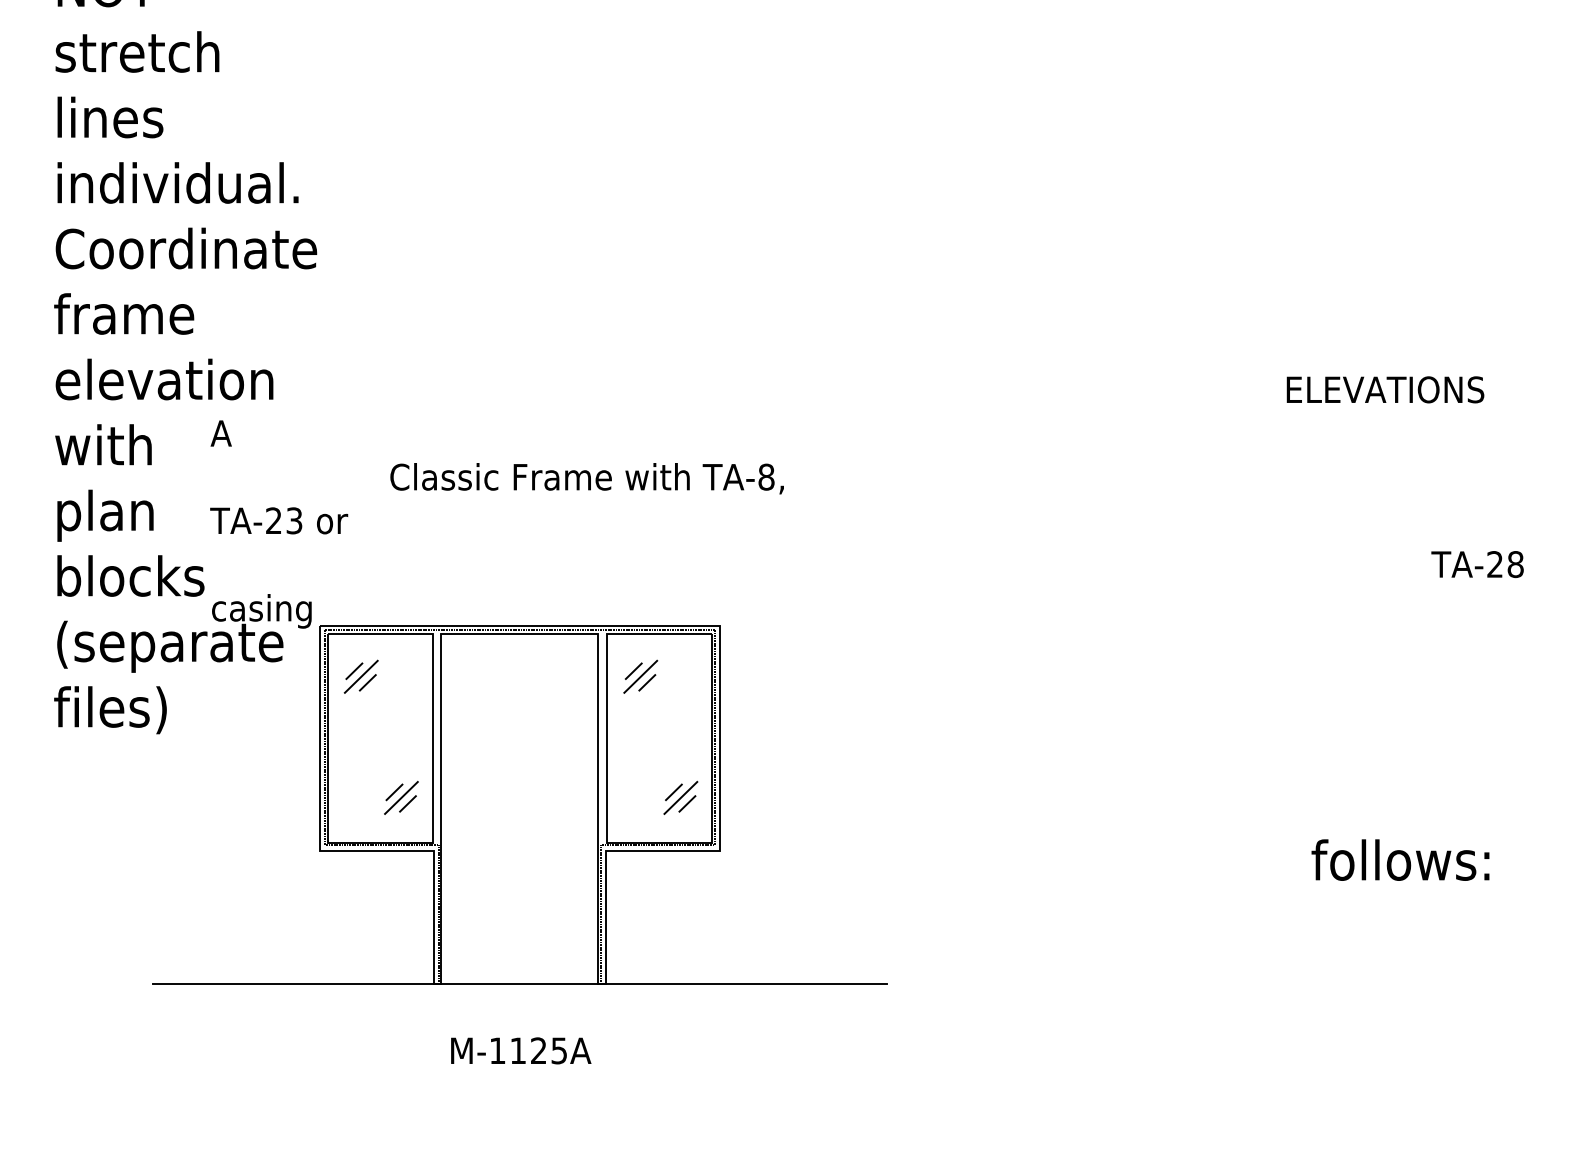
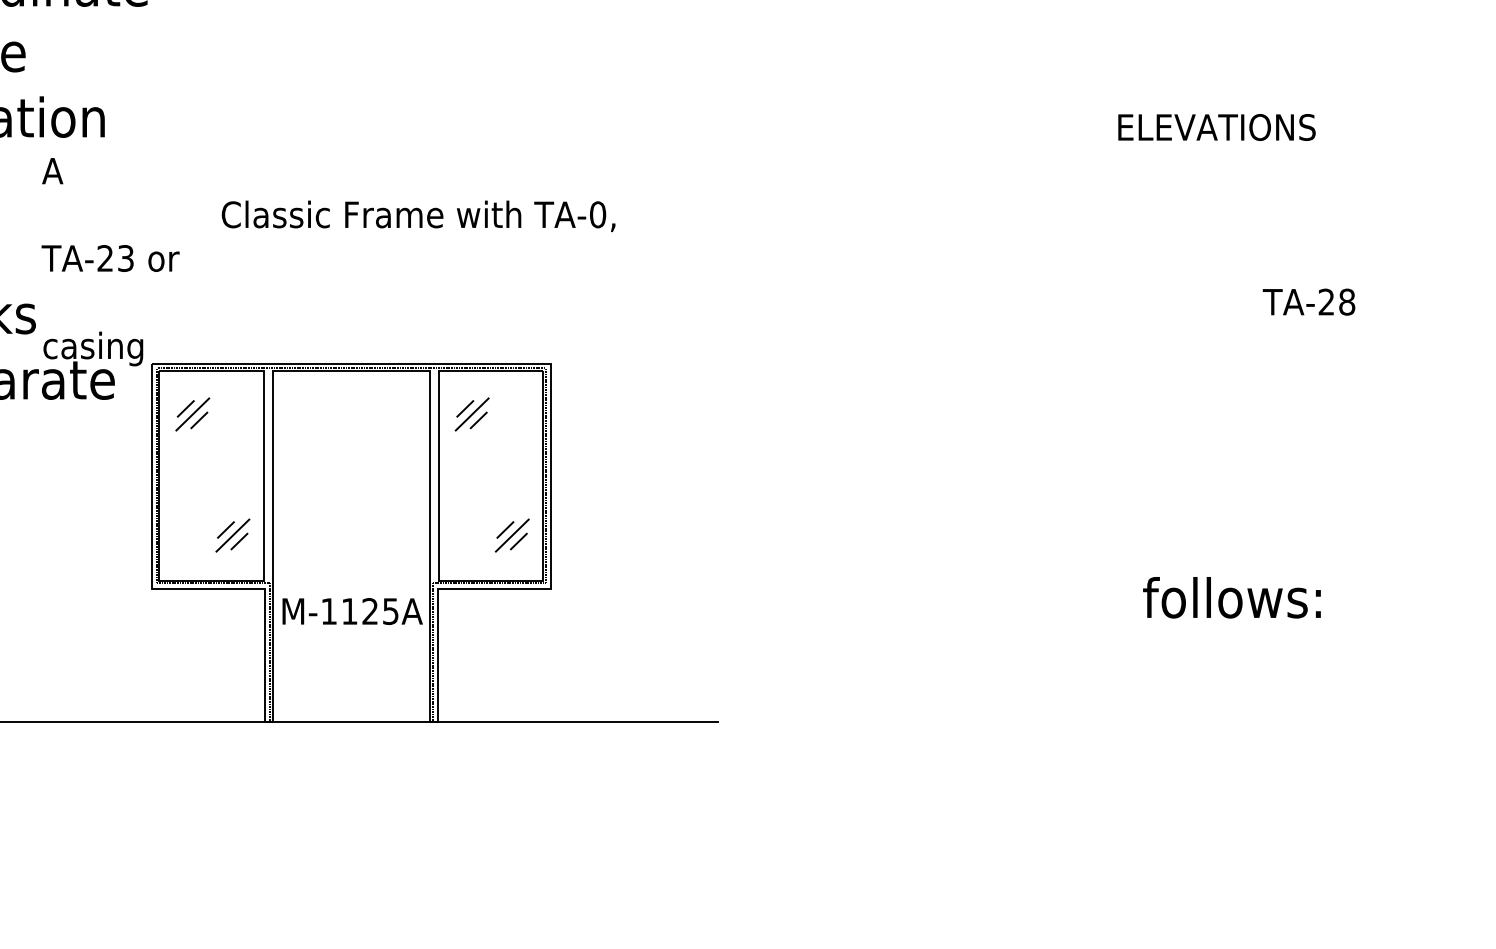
text: (766, 477) -> (597, 215), TA-8, -> TA-0,
text: (521, 1050) -> (352, 611), moved

